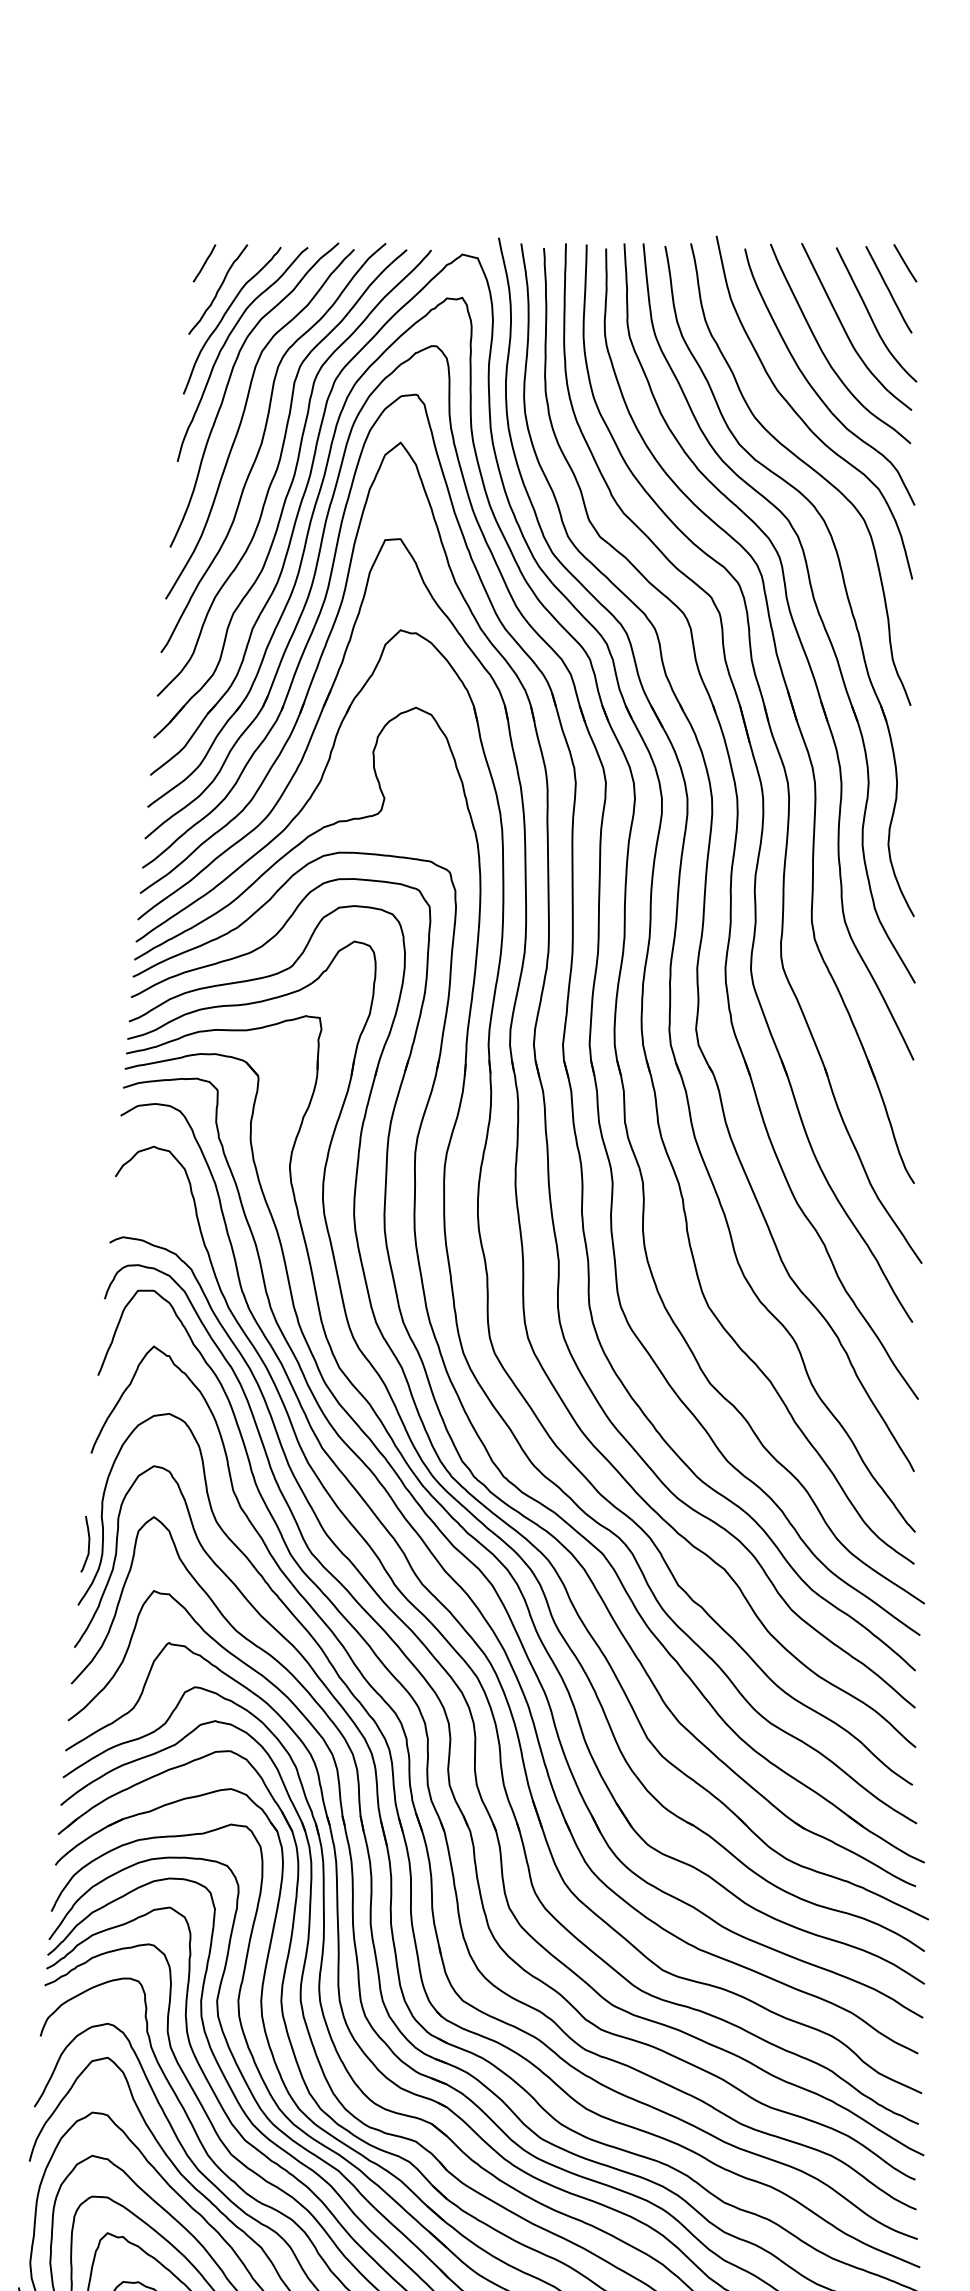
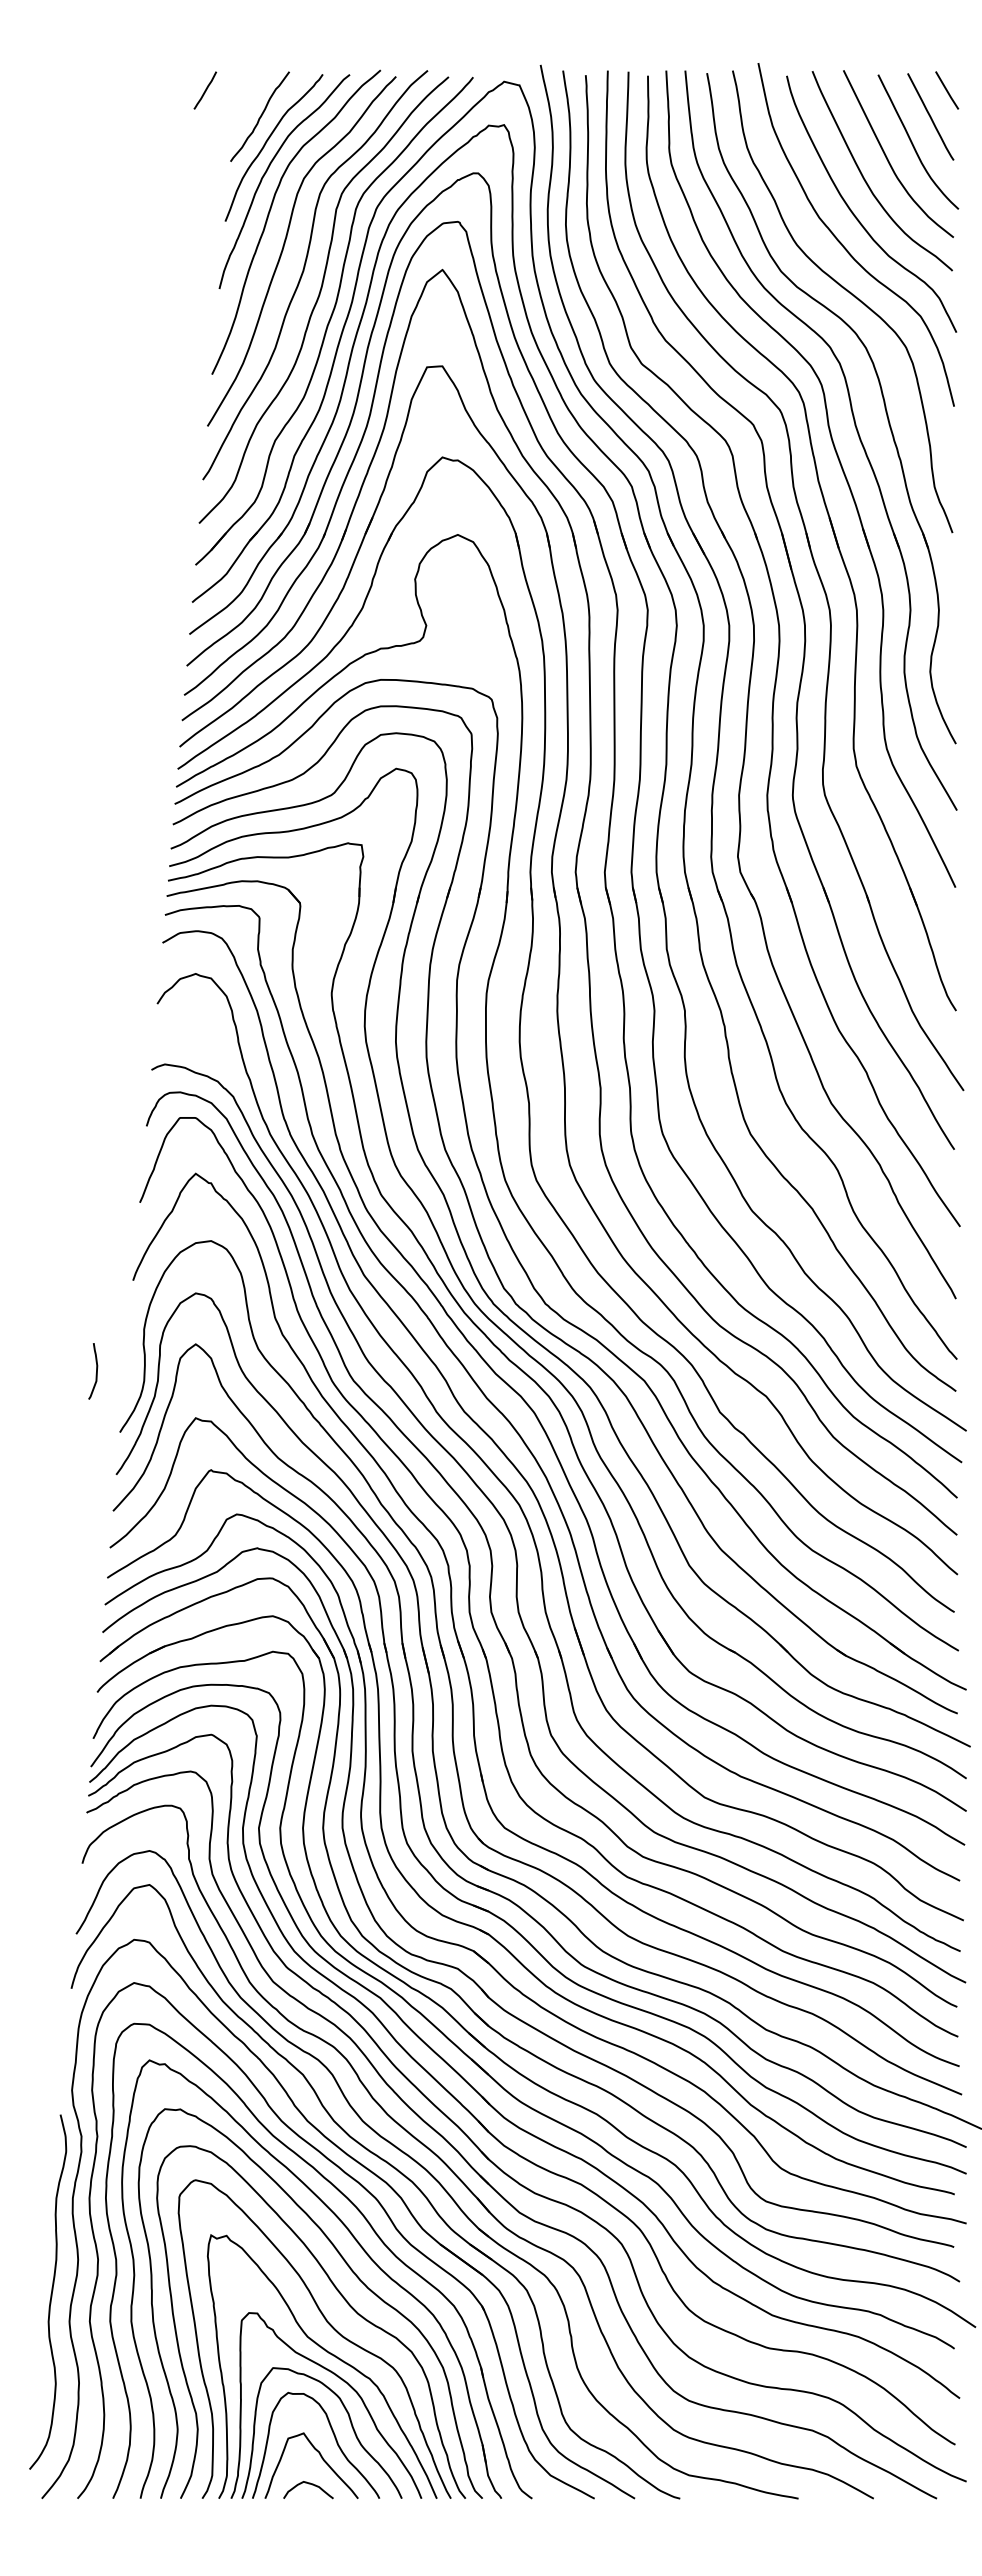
line: (204, 263) -> (205, 90), moved
curve: (88, 1544) -> (96, 1371), moved

